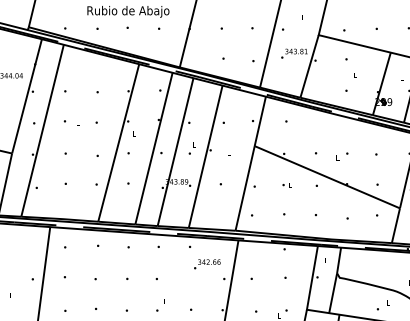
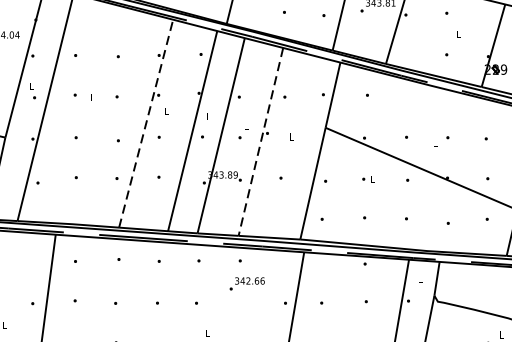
line: (118, 142) -> (145, 123), solid -> dashed
line: (205, 157) -> (260, 142), solid -> dashed
text: (207, 264) -> (247, 284), moved

